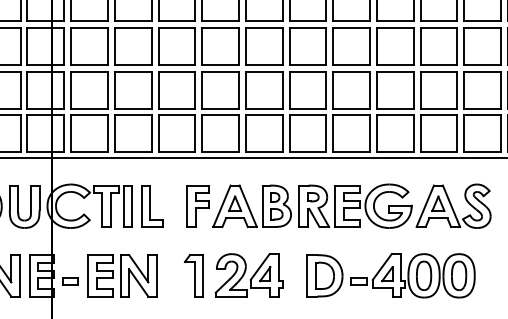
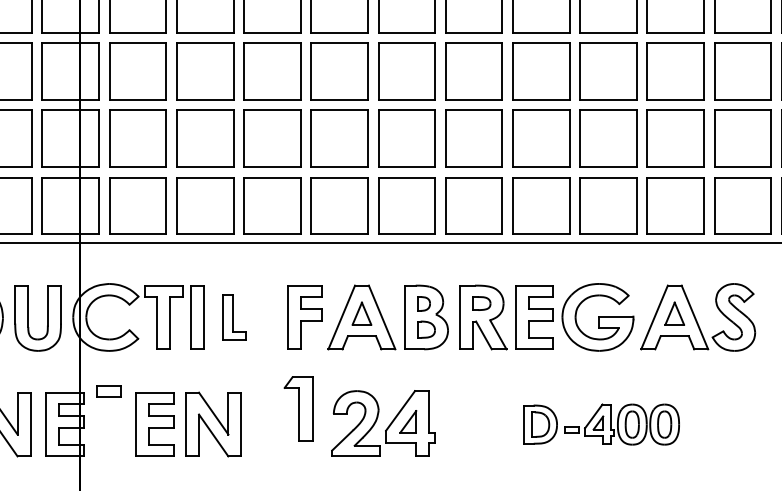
part: (152, 206) -> (234, 317), size x0.7
part: (193, 275) -> (297, 408), moved
part: (390, 275) -> (601, 423), size x0.6
part: (70, 281) -> (108, 391), moved

